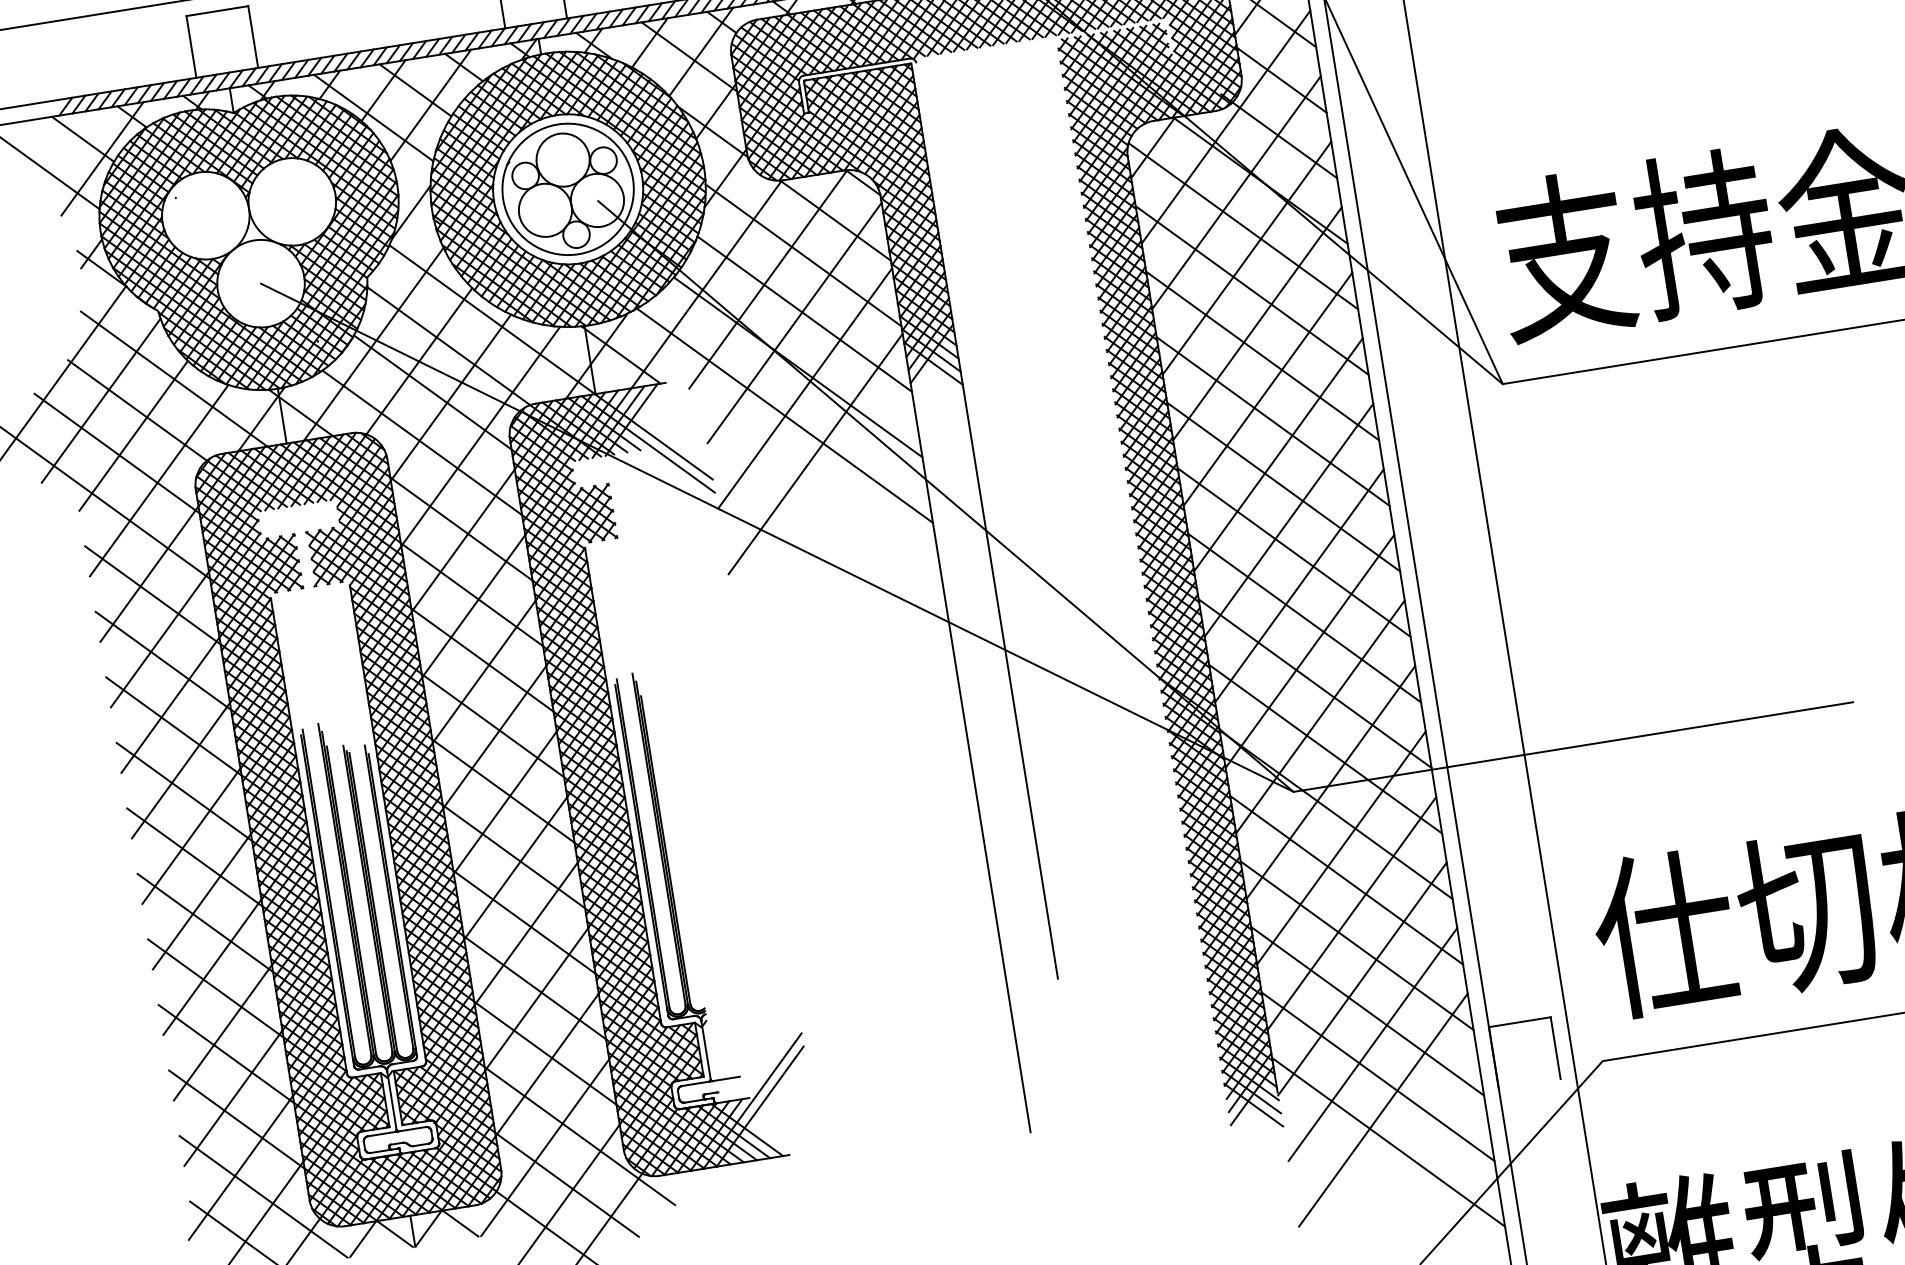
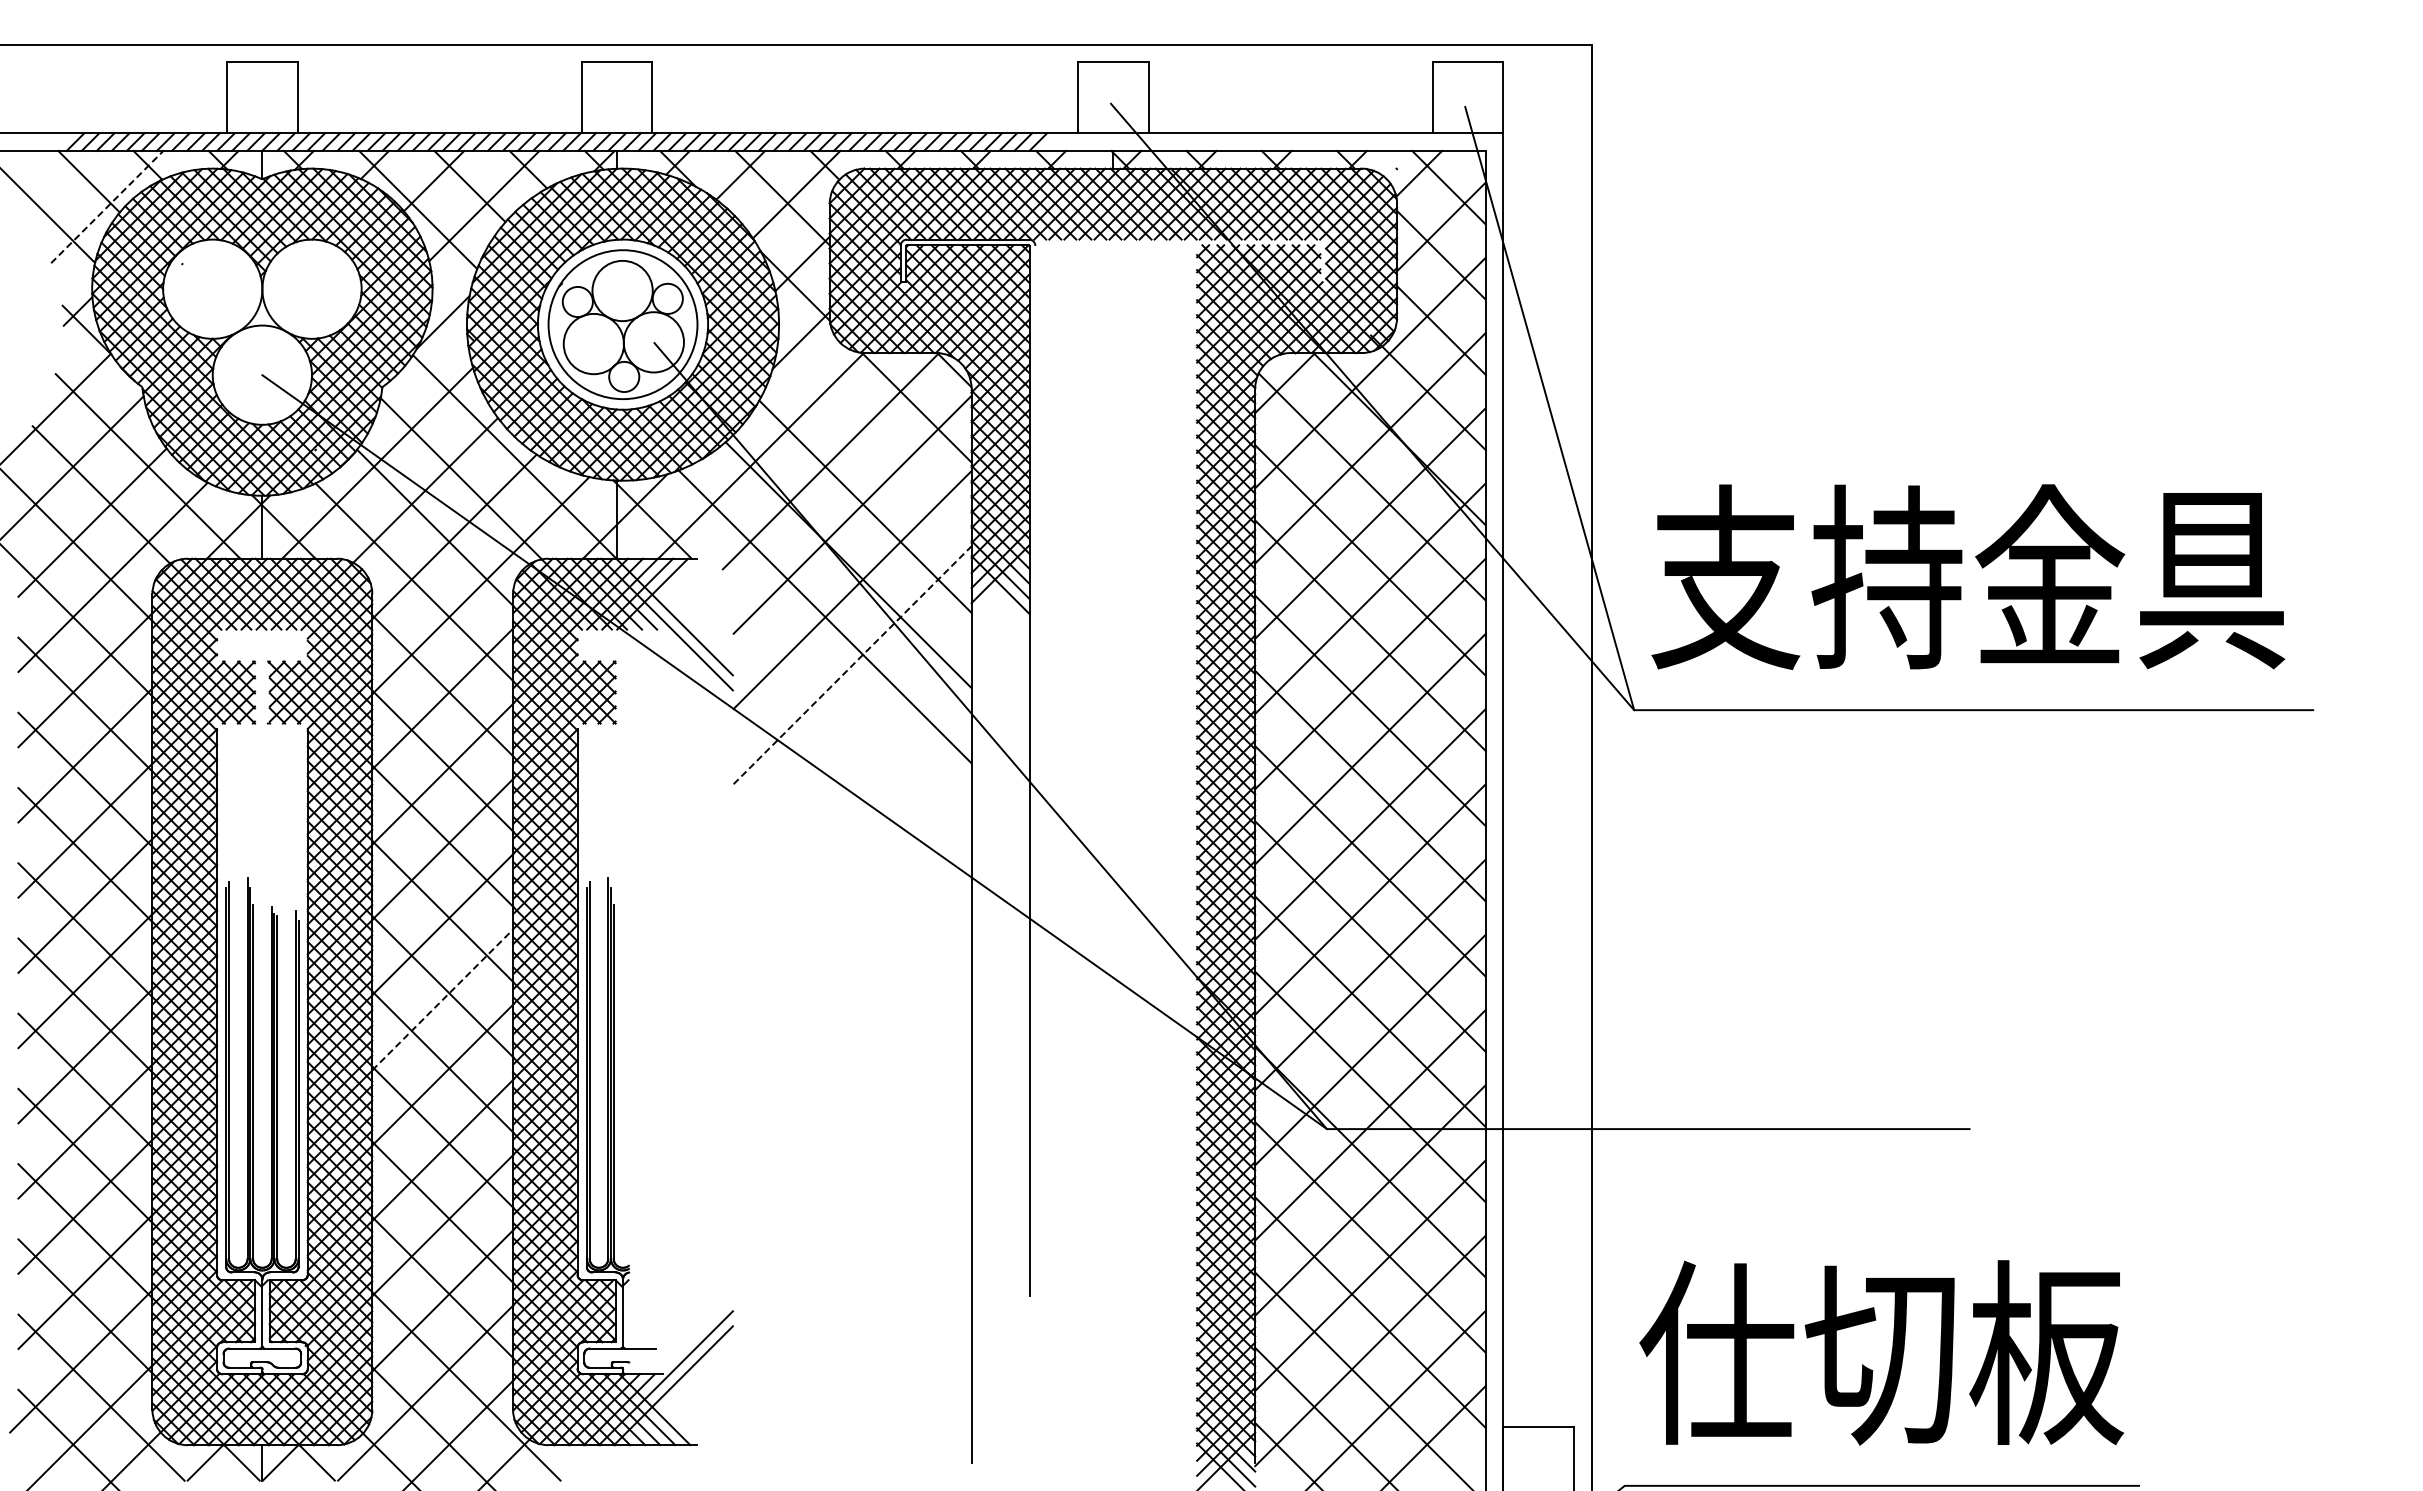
line: (102, 158) -> (107, 206), solid -> dashed
line: (803, 255) -> (874, 440), removed
line: (815, 453) -> (852, 664), solid -> dashed
line: (505, 802) -> (443, 999), solid -> dashed

